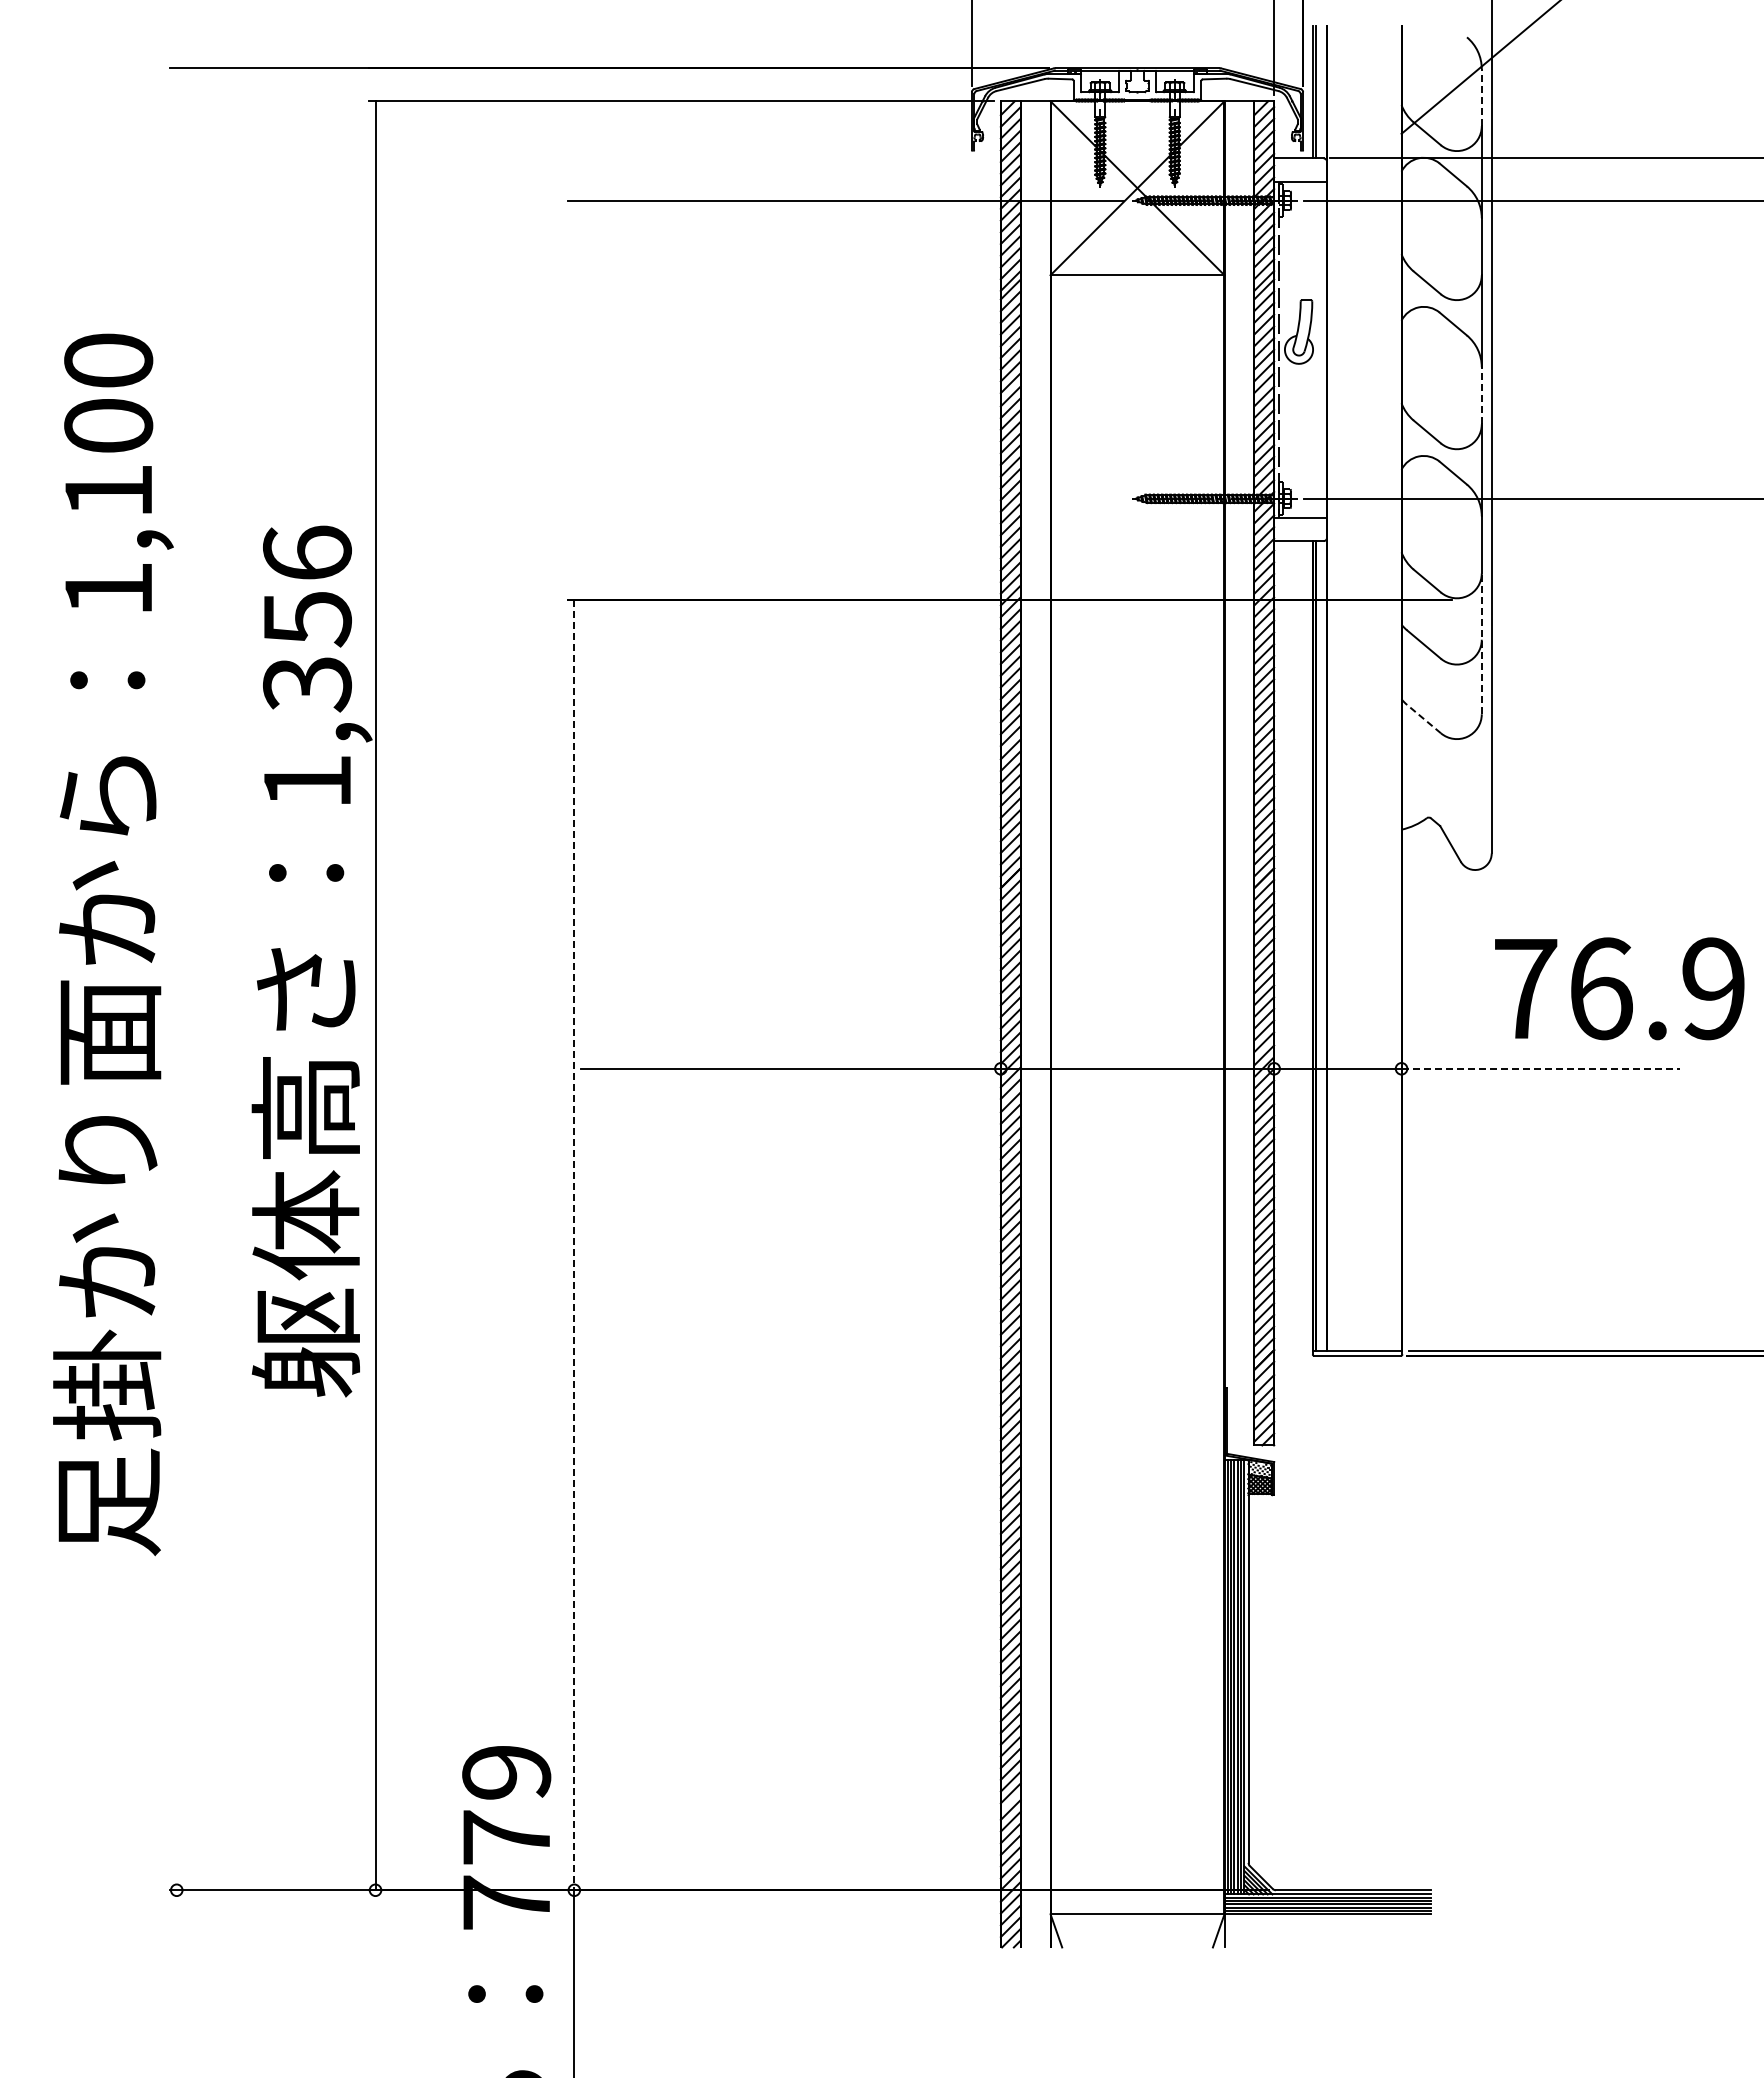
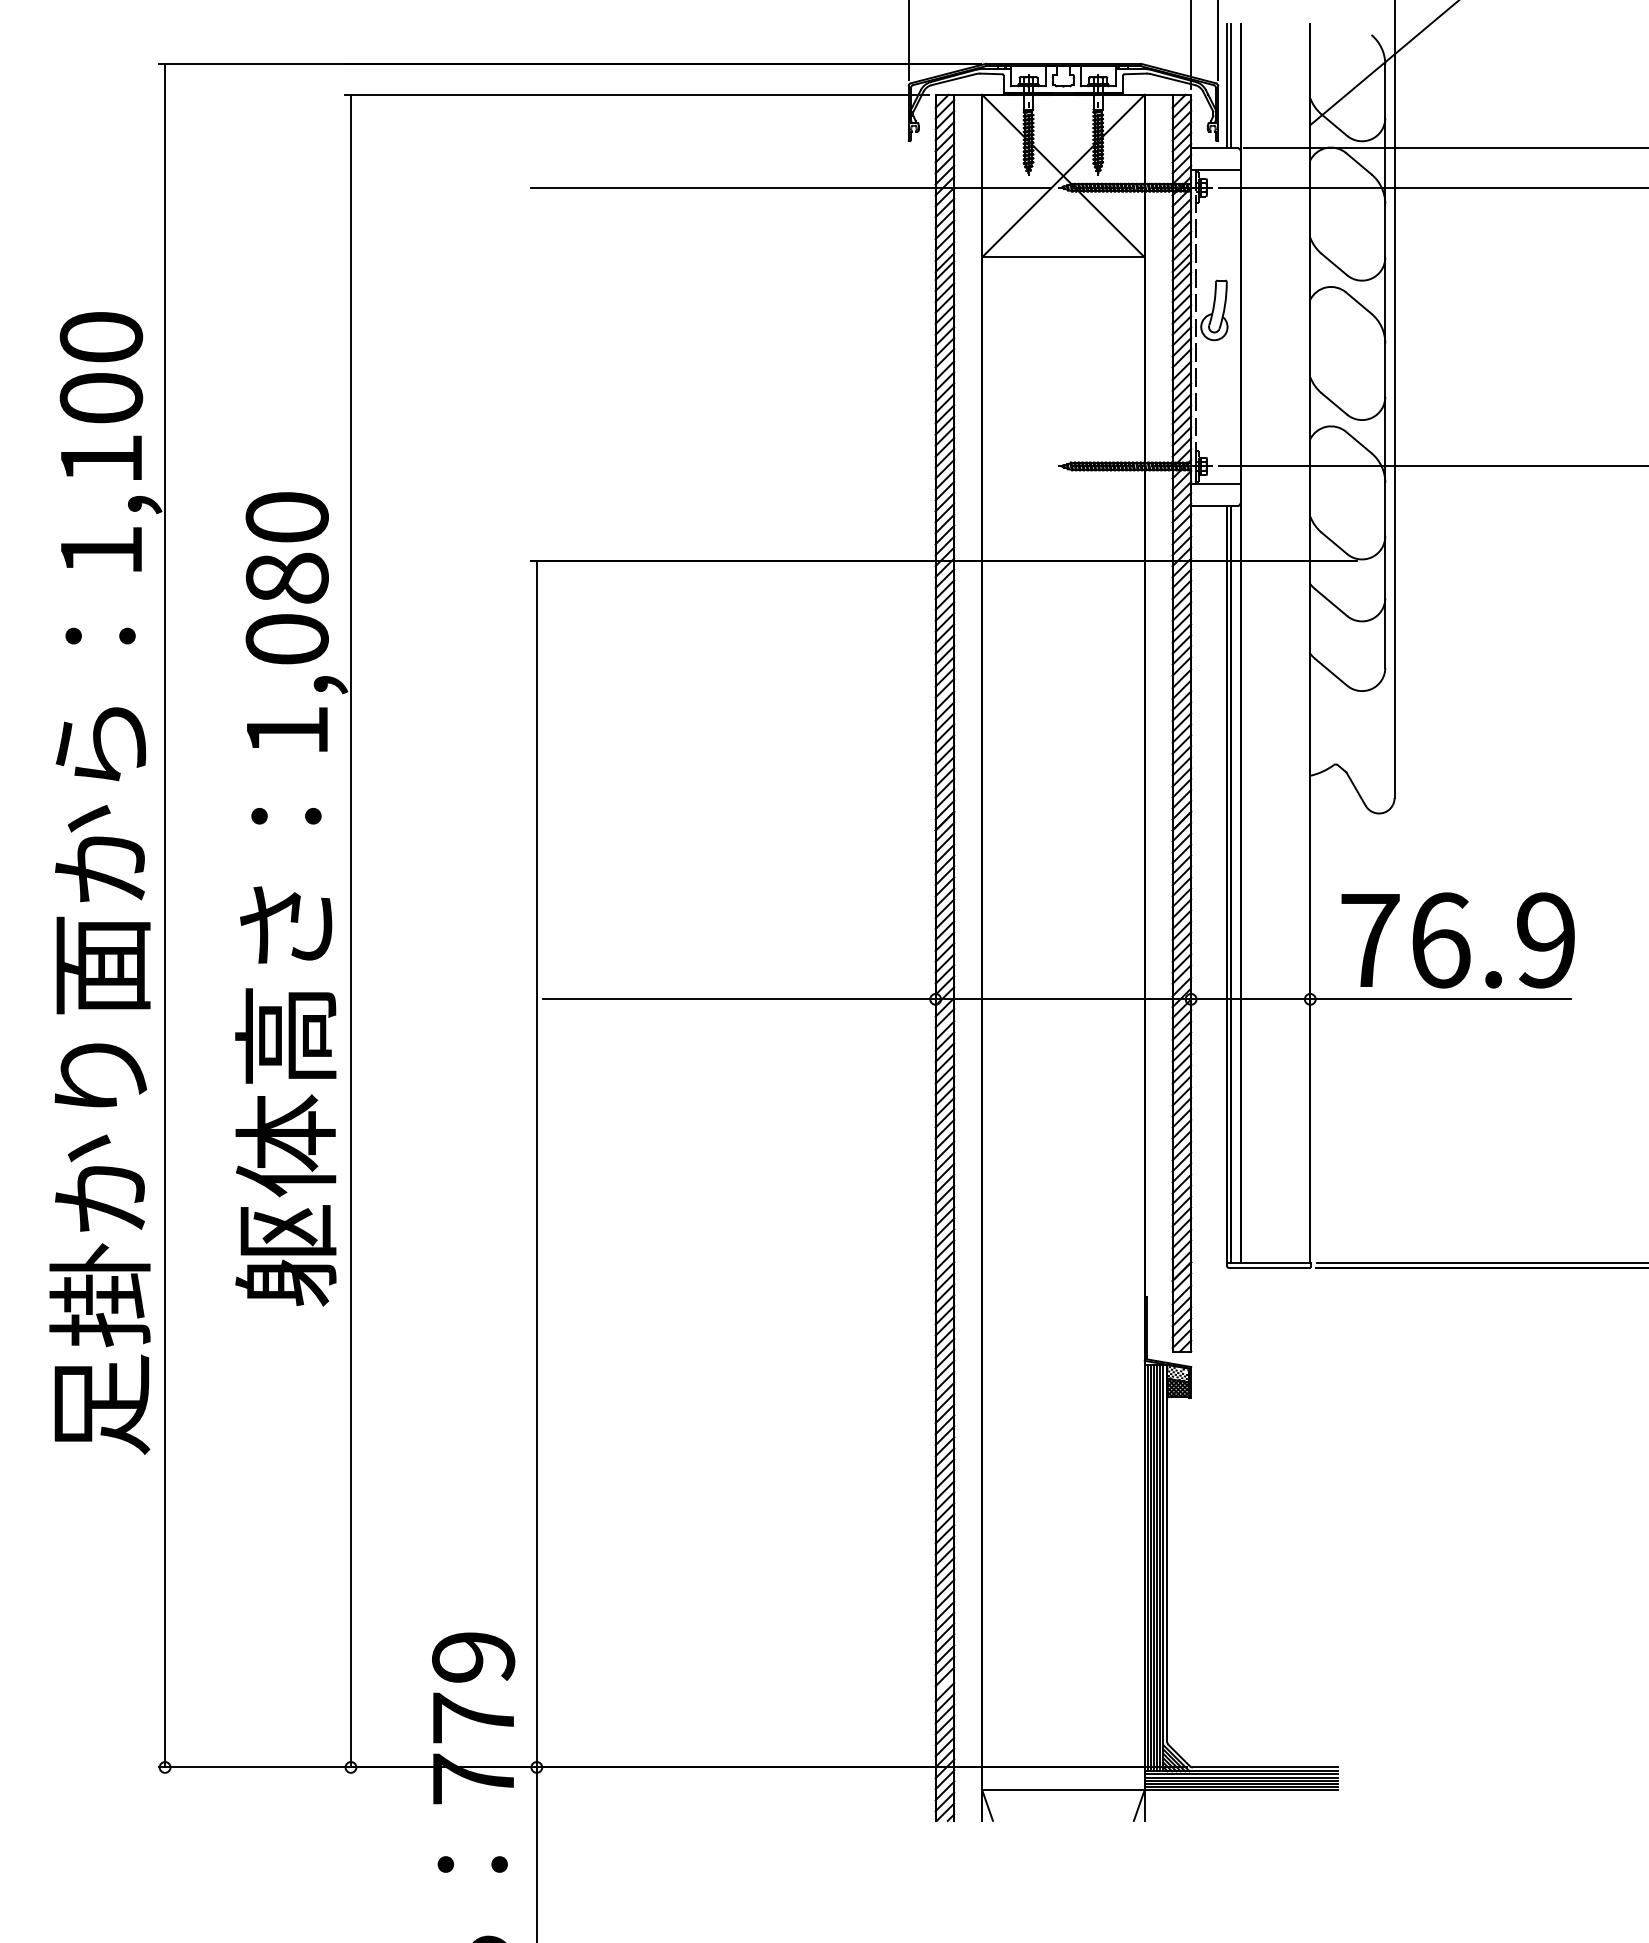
line: (1481, 97) -> (1385, 91), dashed -> solid
line: (1481, 395) -> (1385, 369), dashed -> solid
text: (307, 618) -> (287, 578), 1,356 -> 1,080
line: (1481, 643) -> (1385, 601), dashed -> solid
line: (1423, 718) -> (1330, 671), dashed -> solid
line: (176, 979) -> (164, 915), added
text: (1619, 988) -> (1457, 940), moved
line: (1541, 1068) -> (1441, 999), dashed -> solid
line: (574, 1245) -> (536, 1164), dashed -> solid

